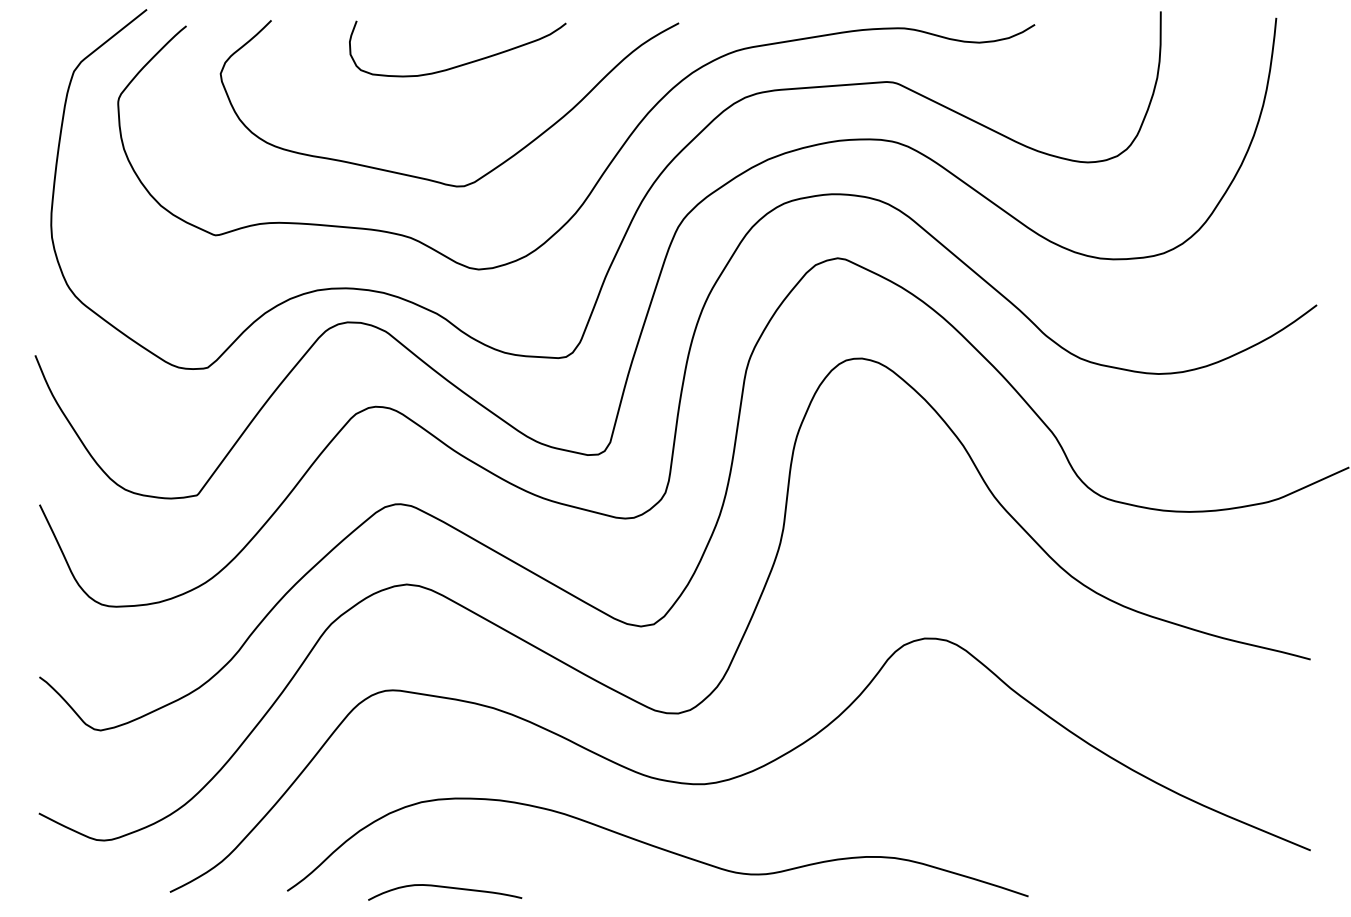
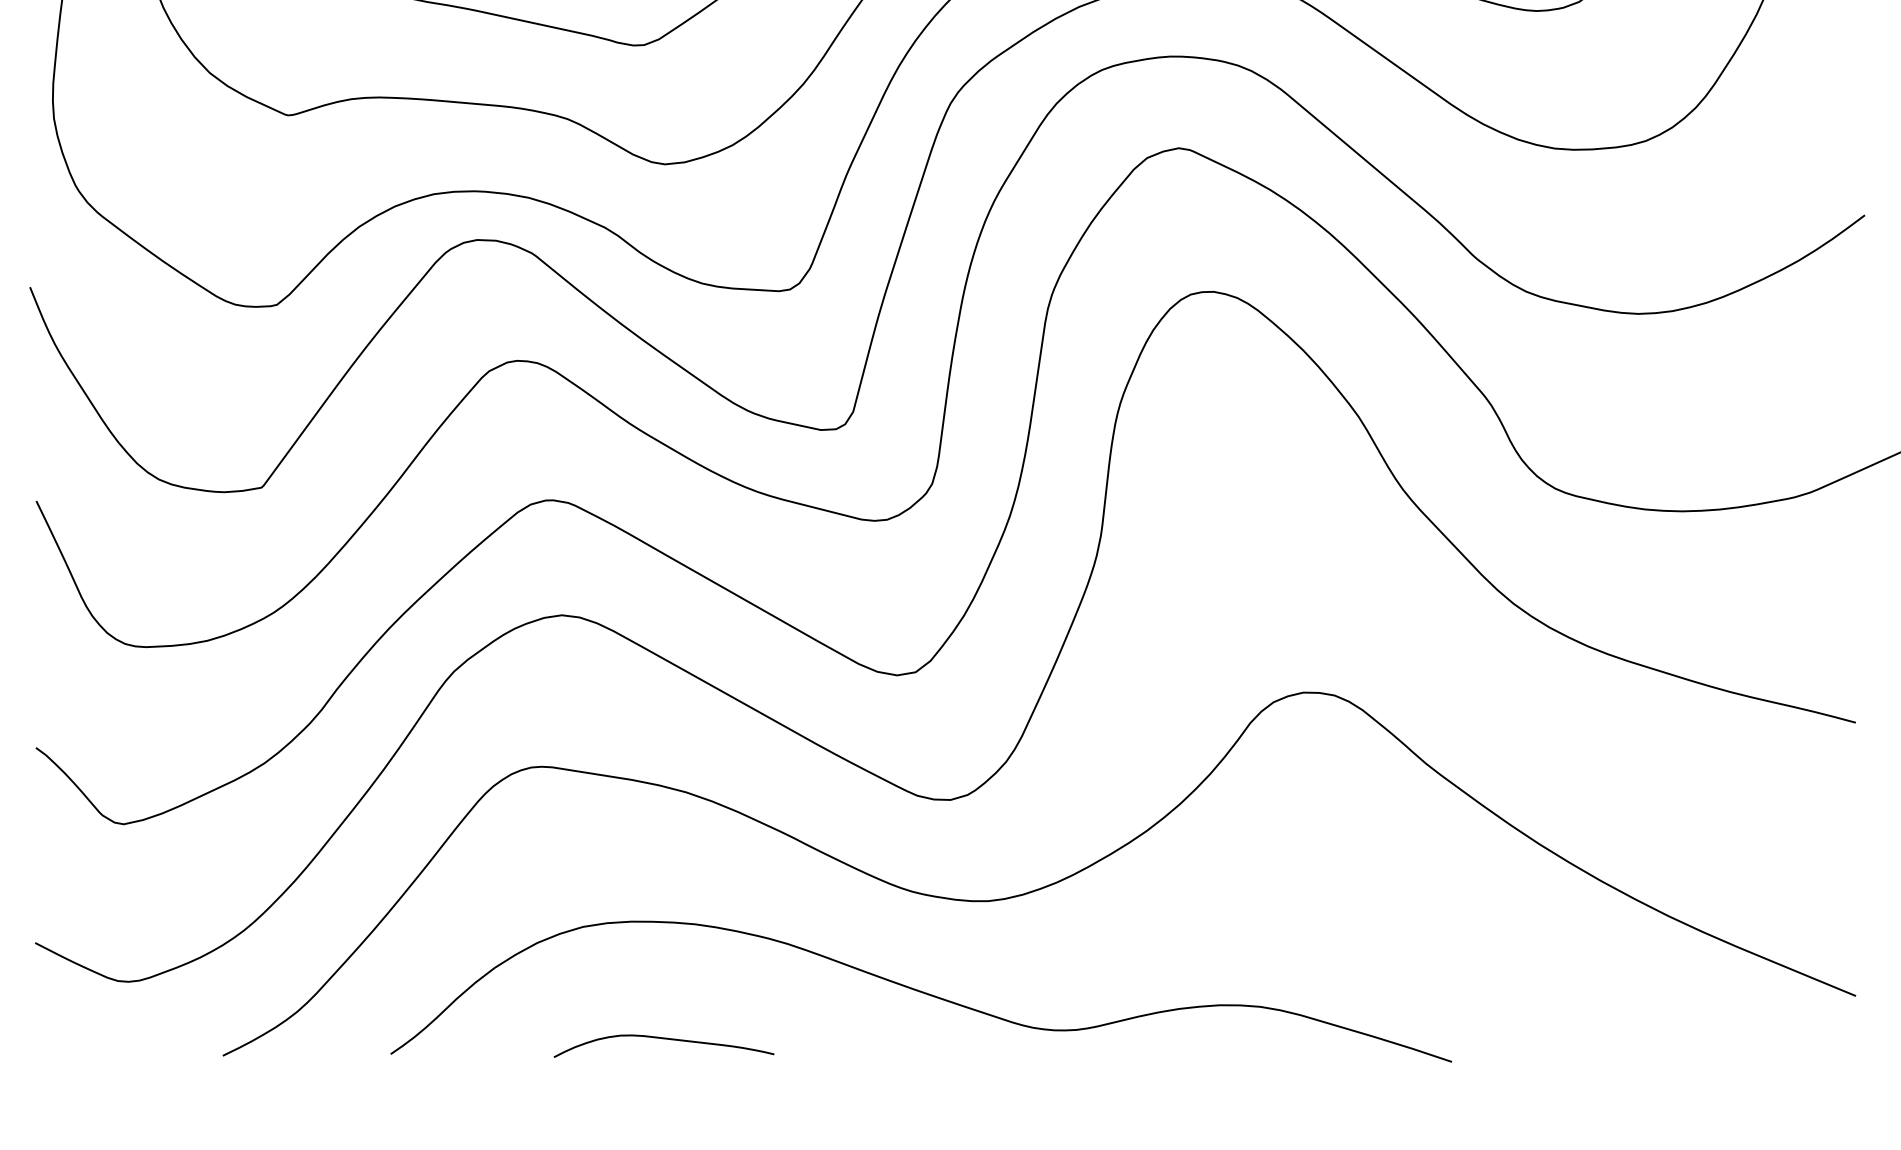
curve: (446, 888) -> (665, 1040), moved

